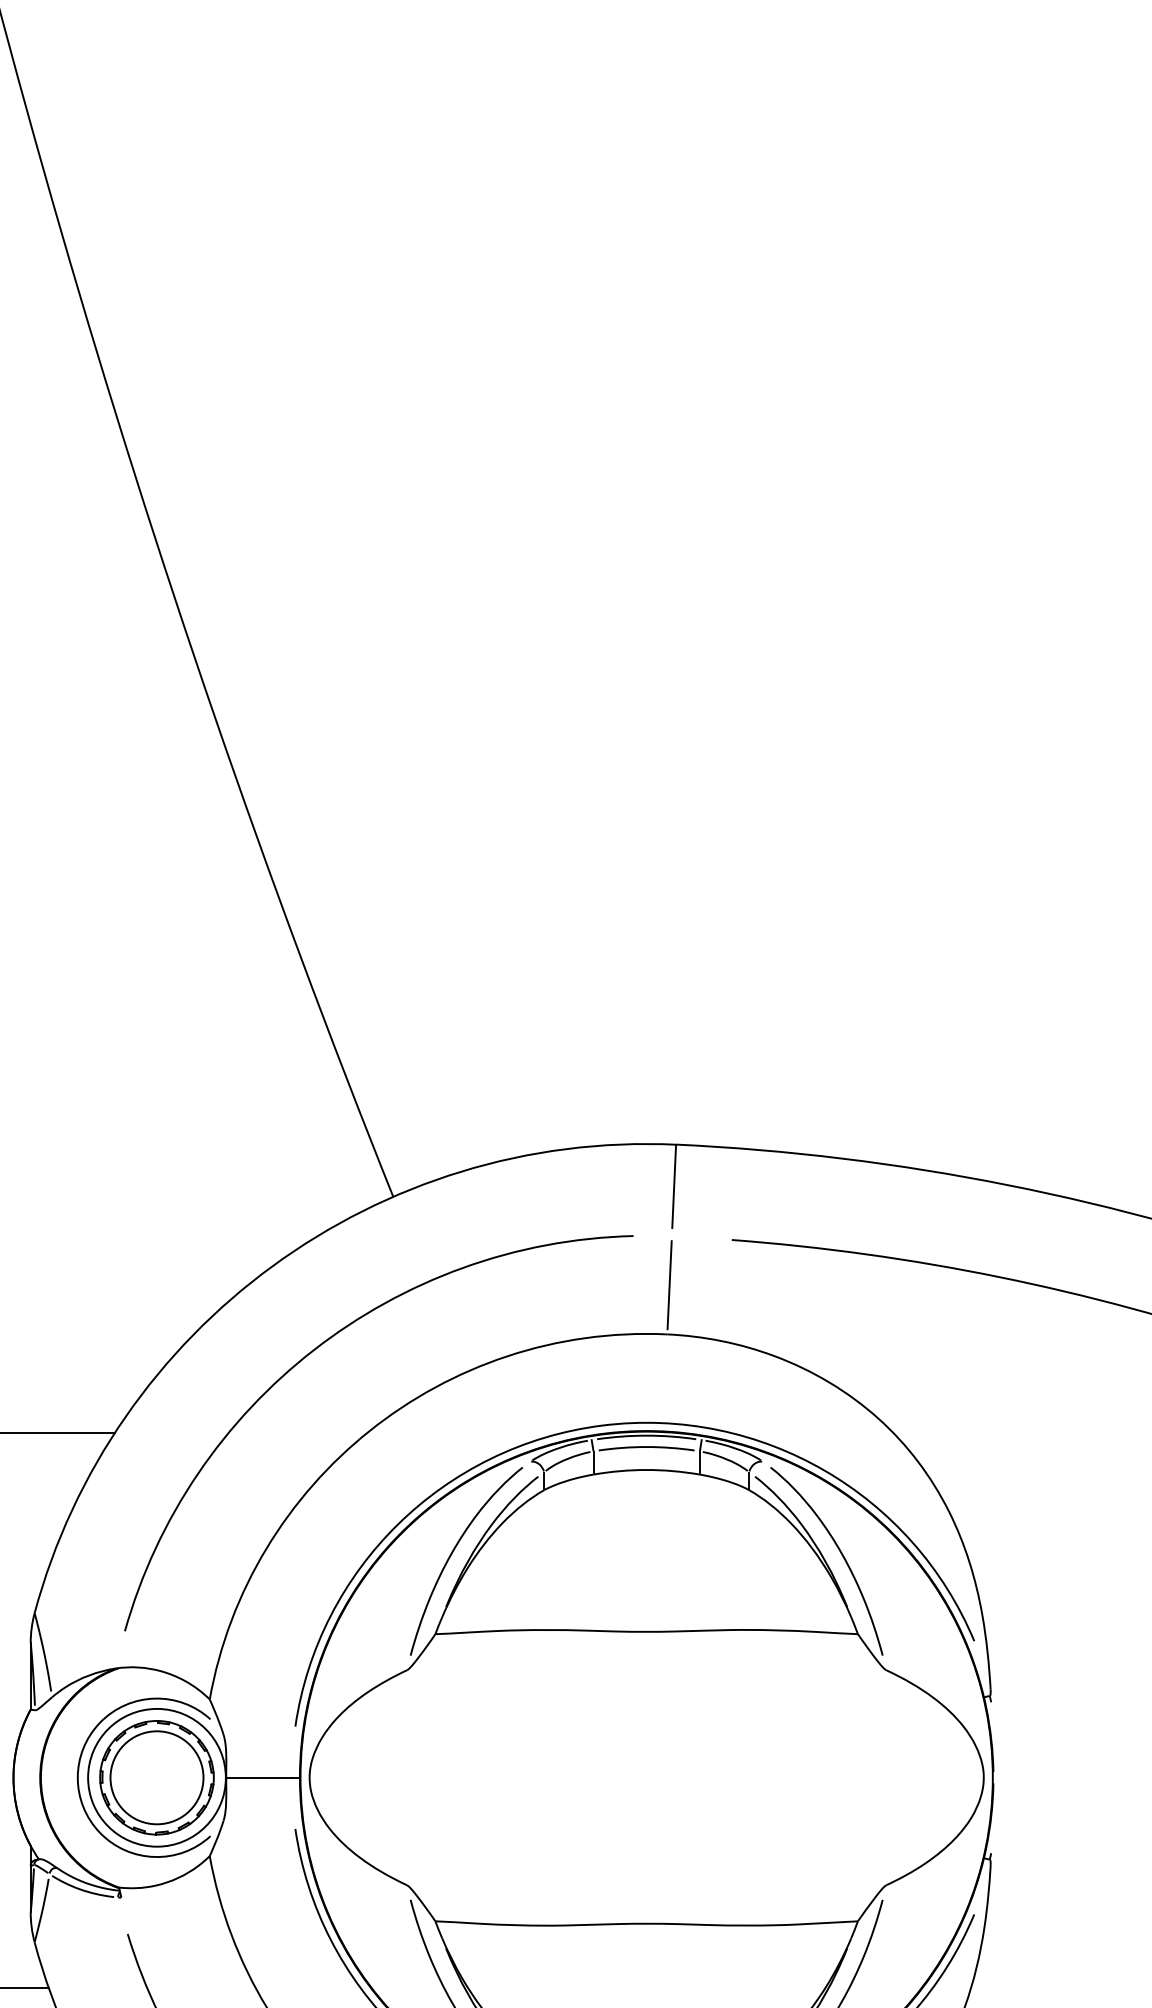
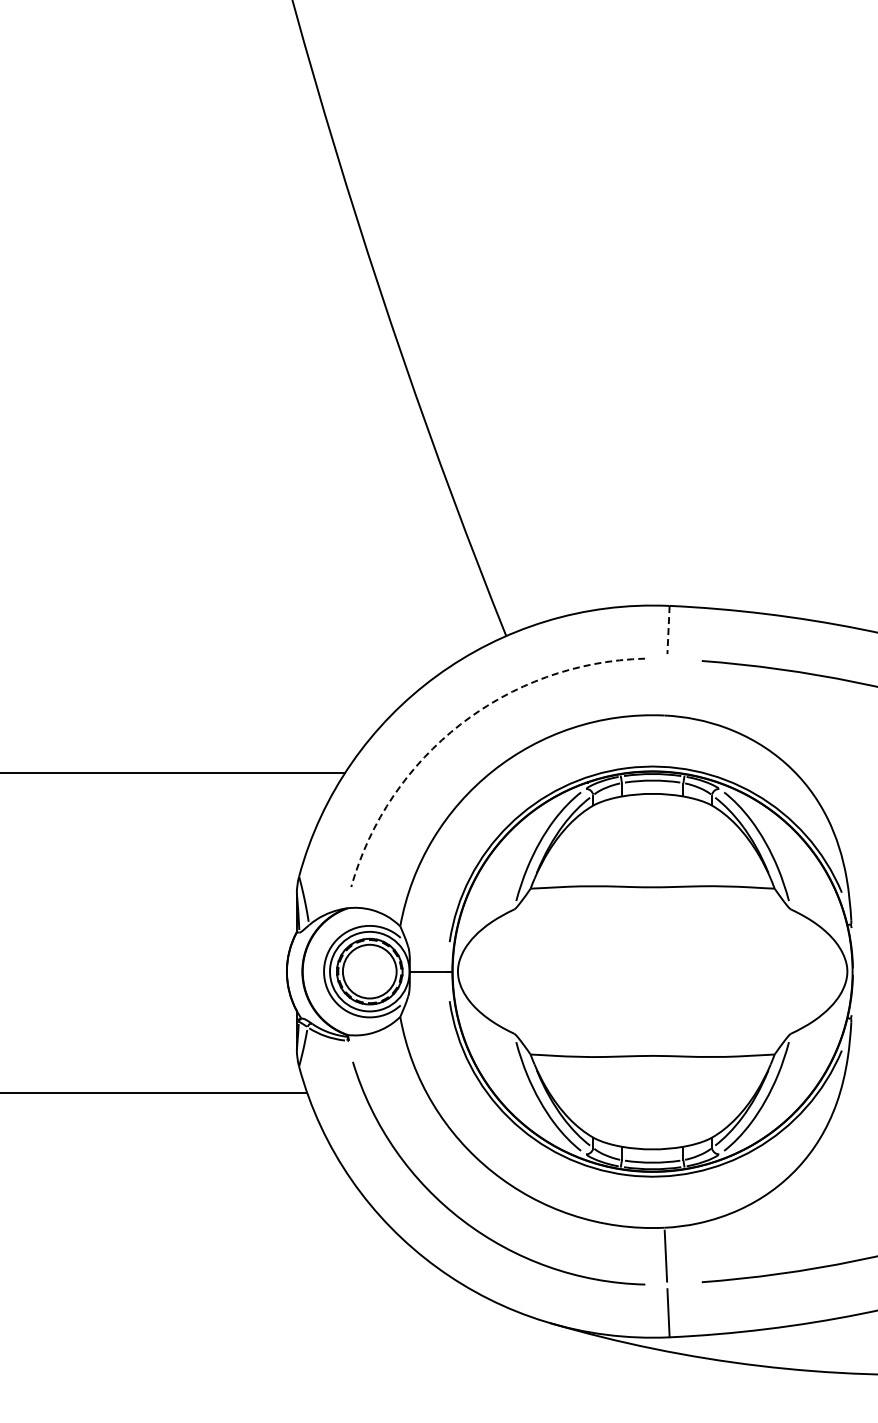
line: (674, 1187) -> (668, 630), solid -> dashed
line: (668, 1284) -> (665, 686), removed
arc: (314, 1349) -> (460, 724), solid -> dashed

